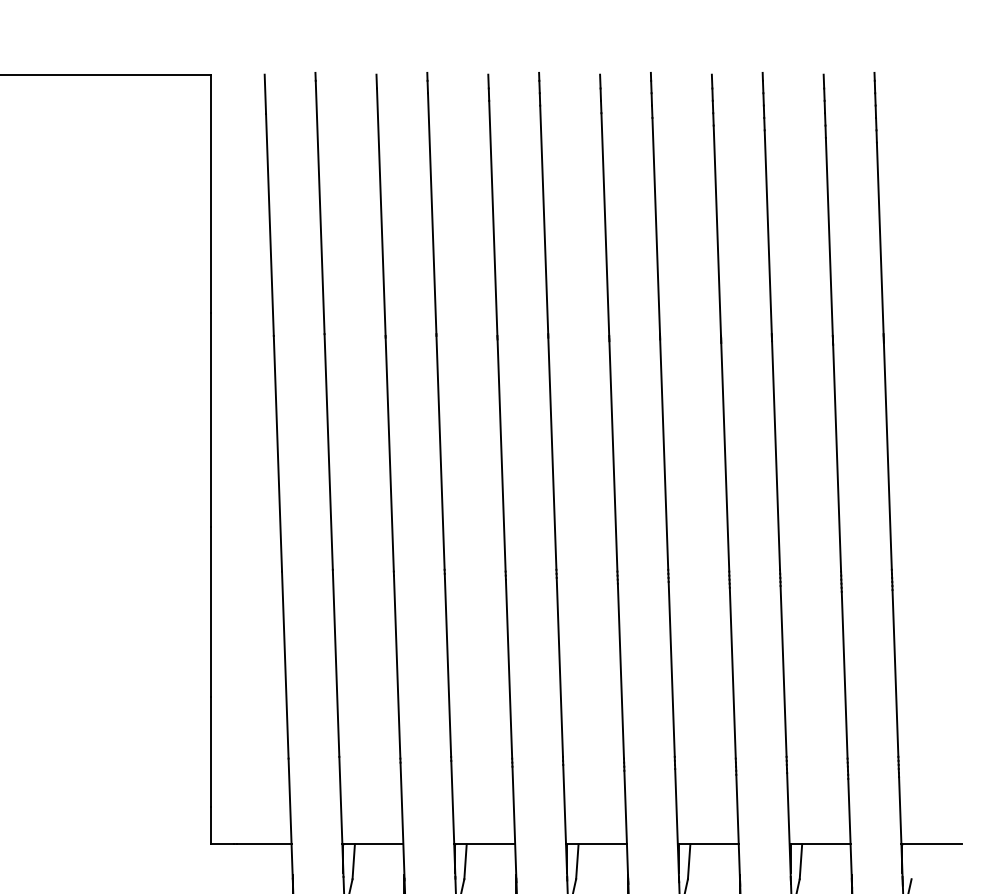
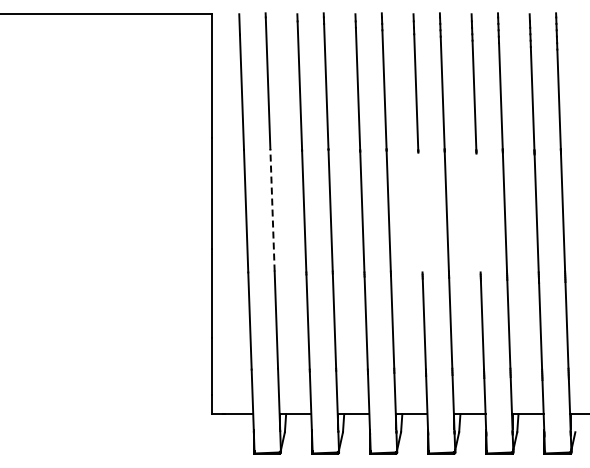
line: (328, 450) -> (272, 209), solid -> dashed
line: (613, 456) -> (420, 212), removed
line: (725, 456) -> (478, 212), removed

